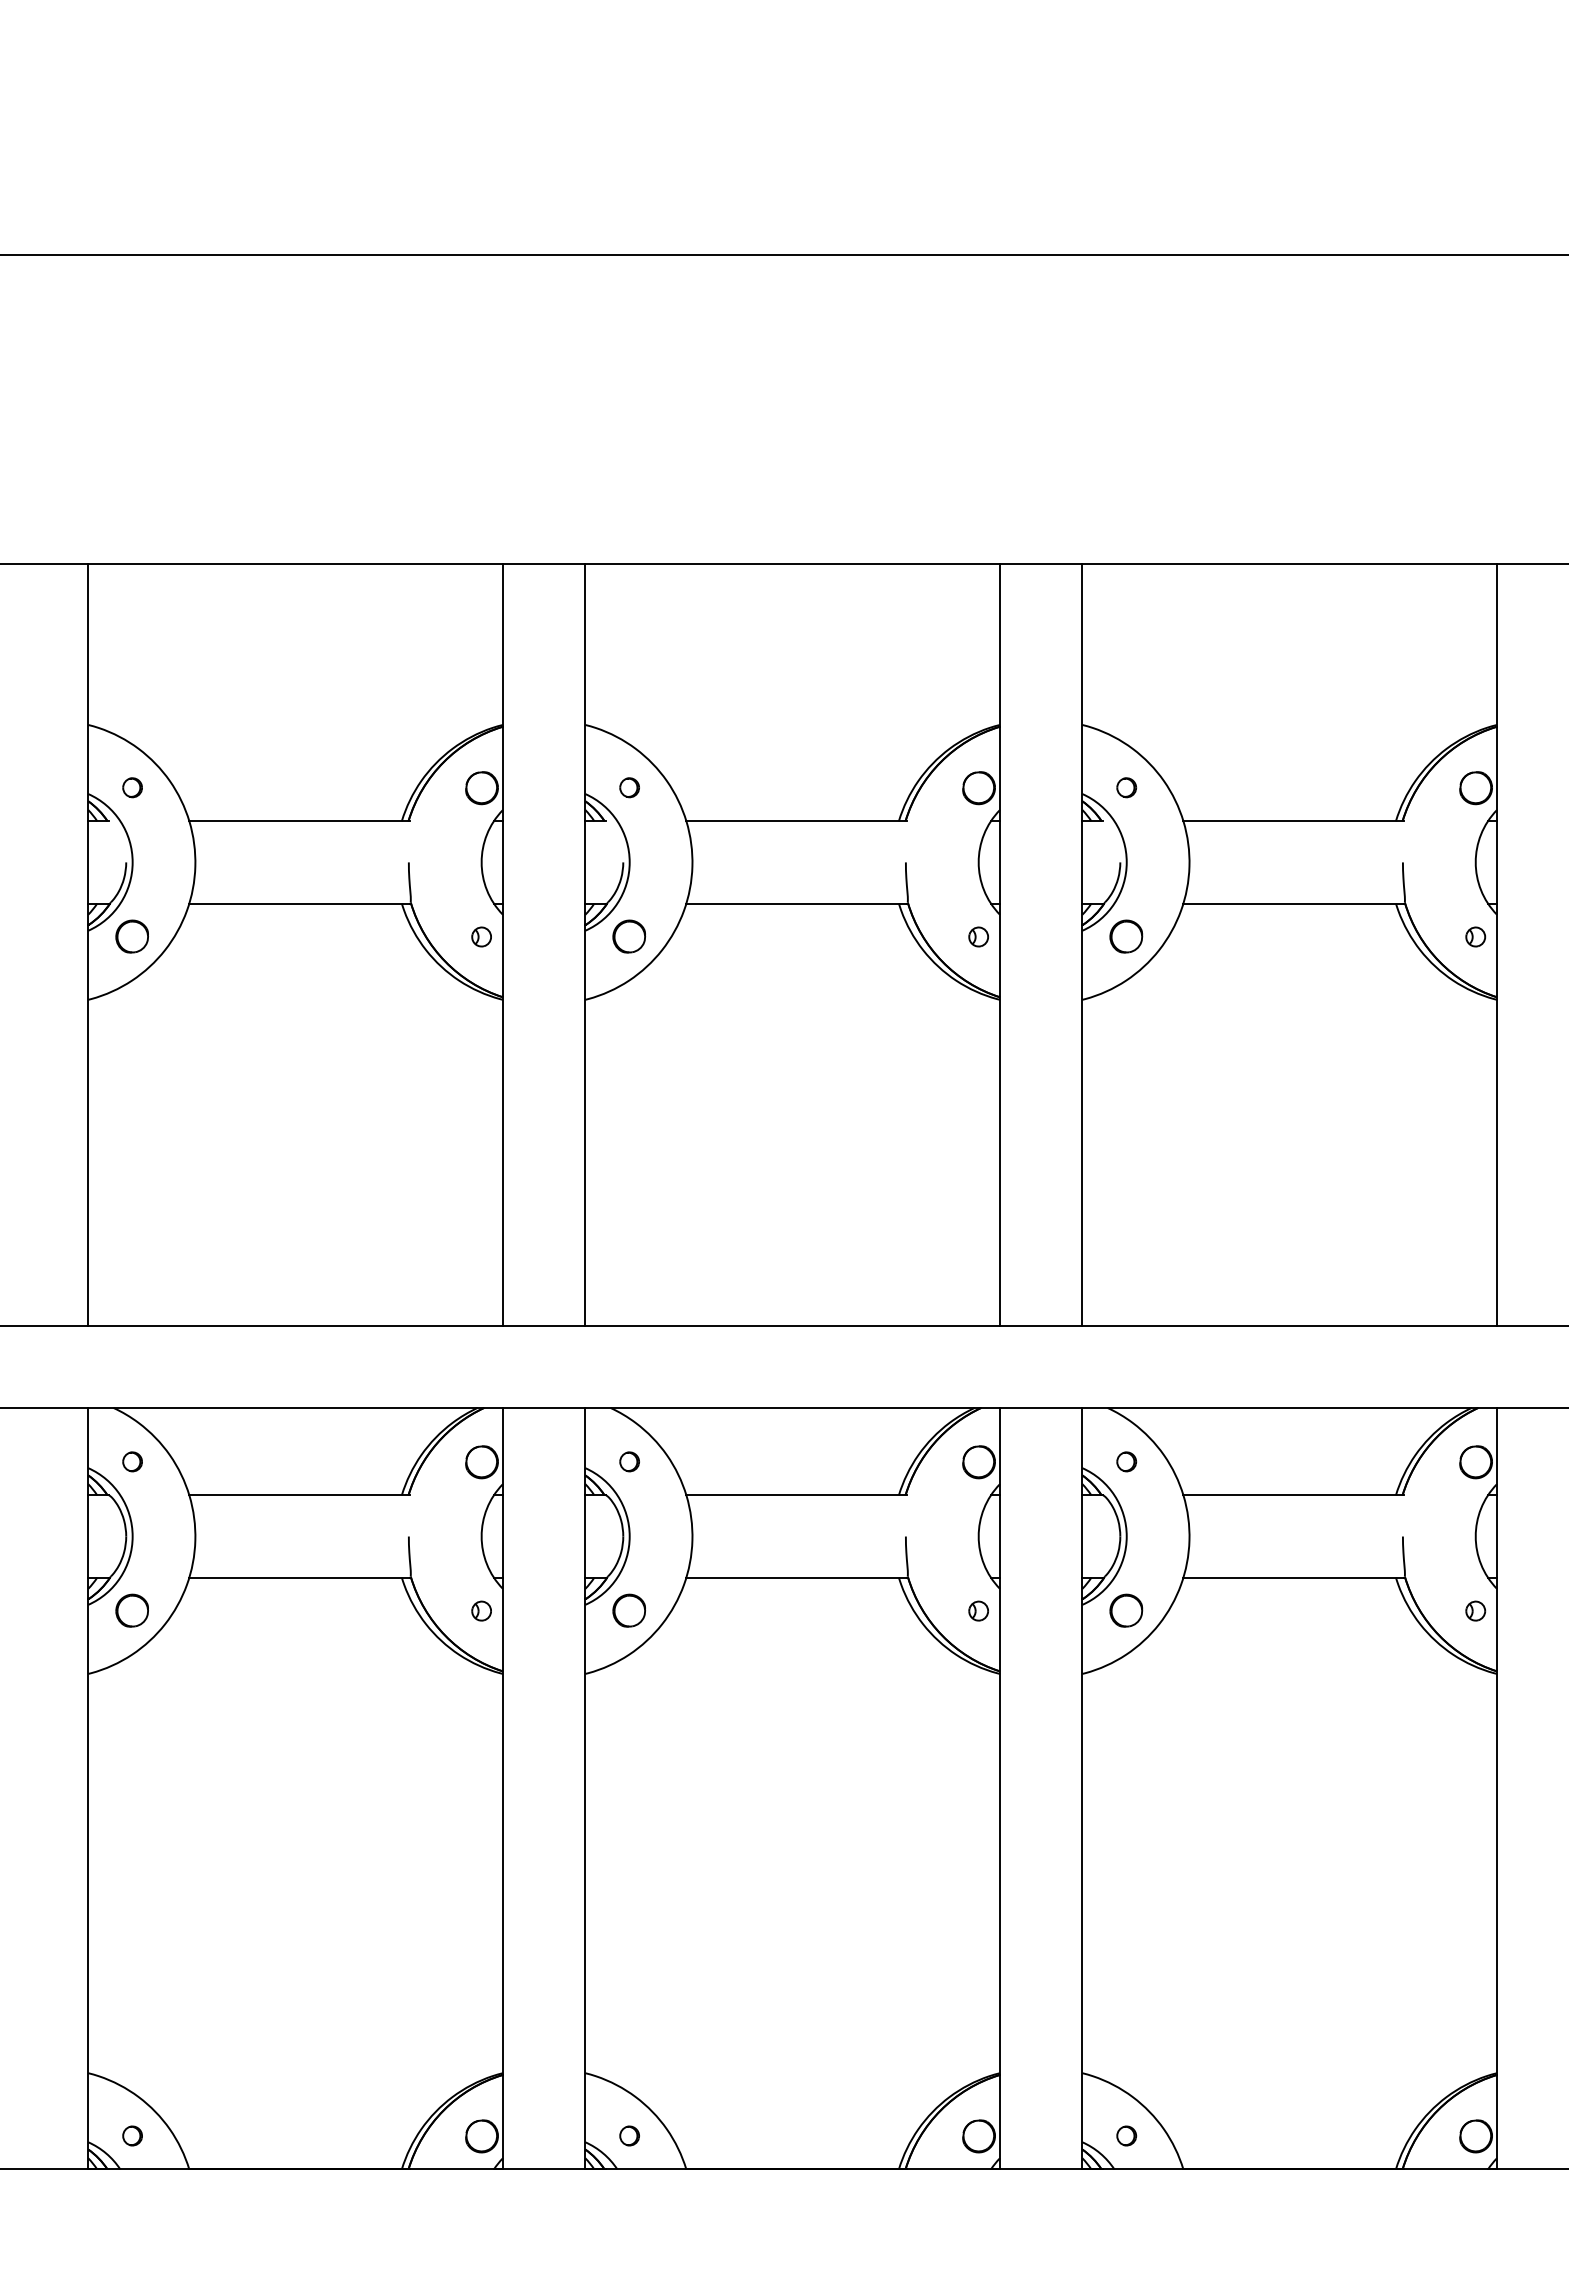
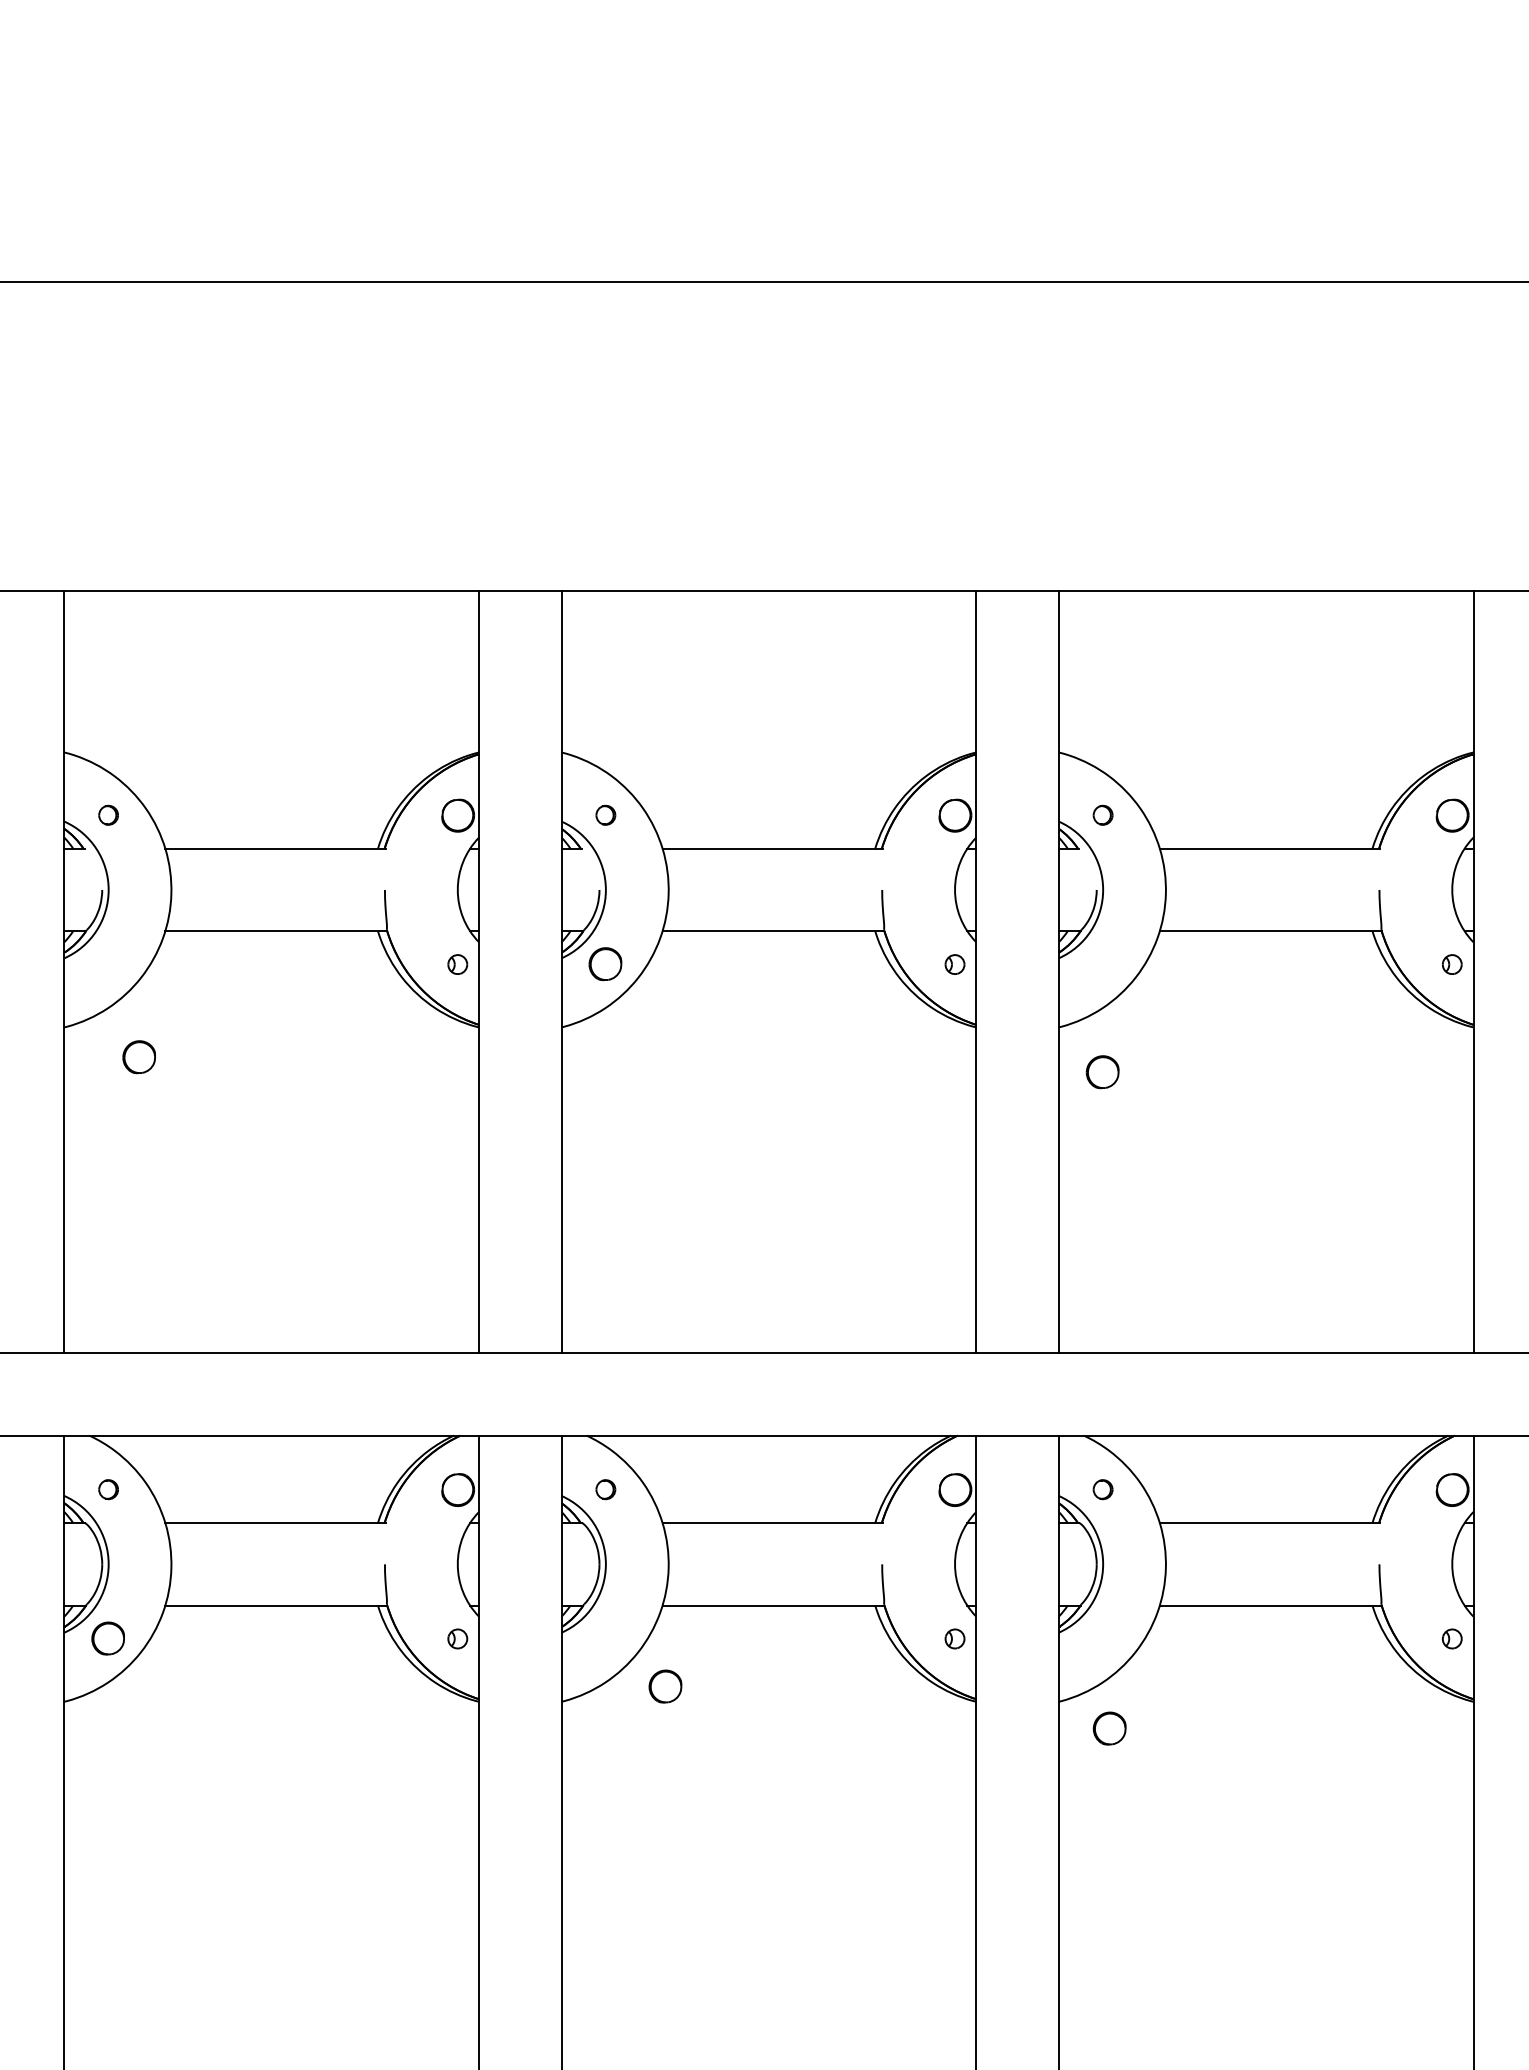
part: (131, 936) -> (138, 1057), moved
part: (1126, 936) -> (1102, 1072), moved
part: (628, 1610) -> (664, 1686), moved
part: (1126, 1610) -> (1109, 1728), moved

